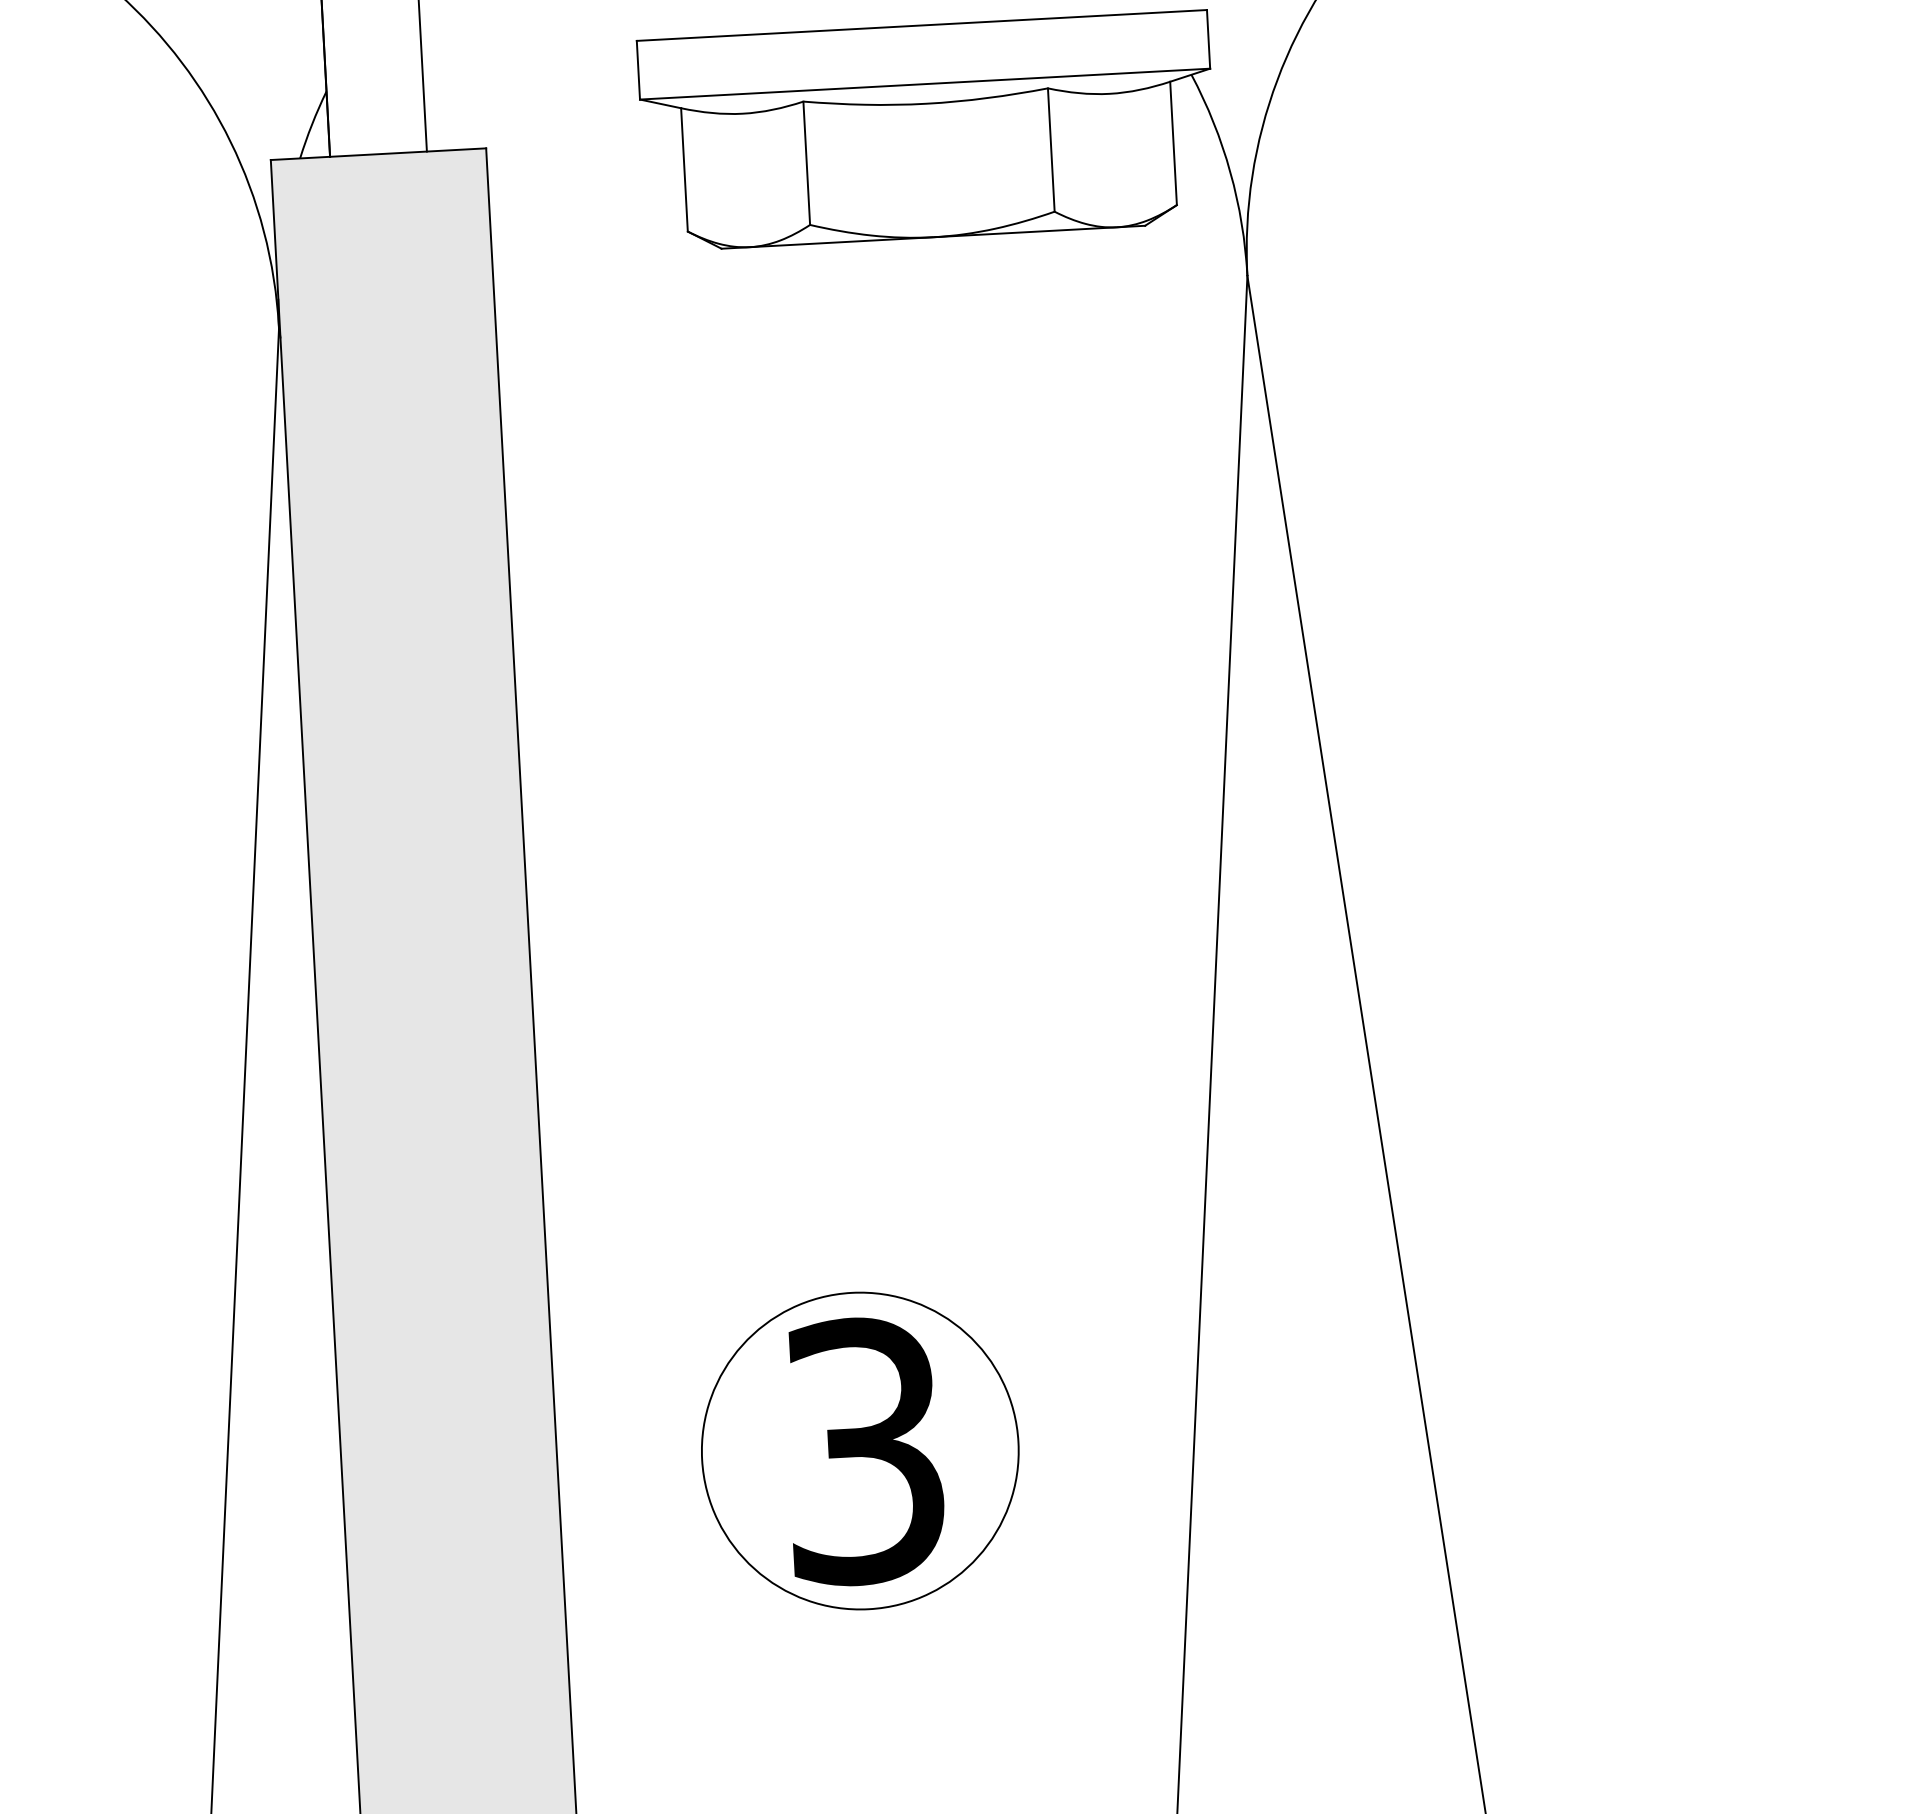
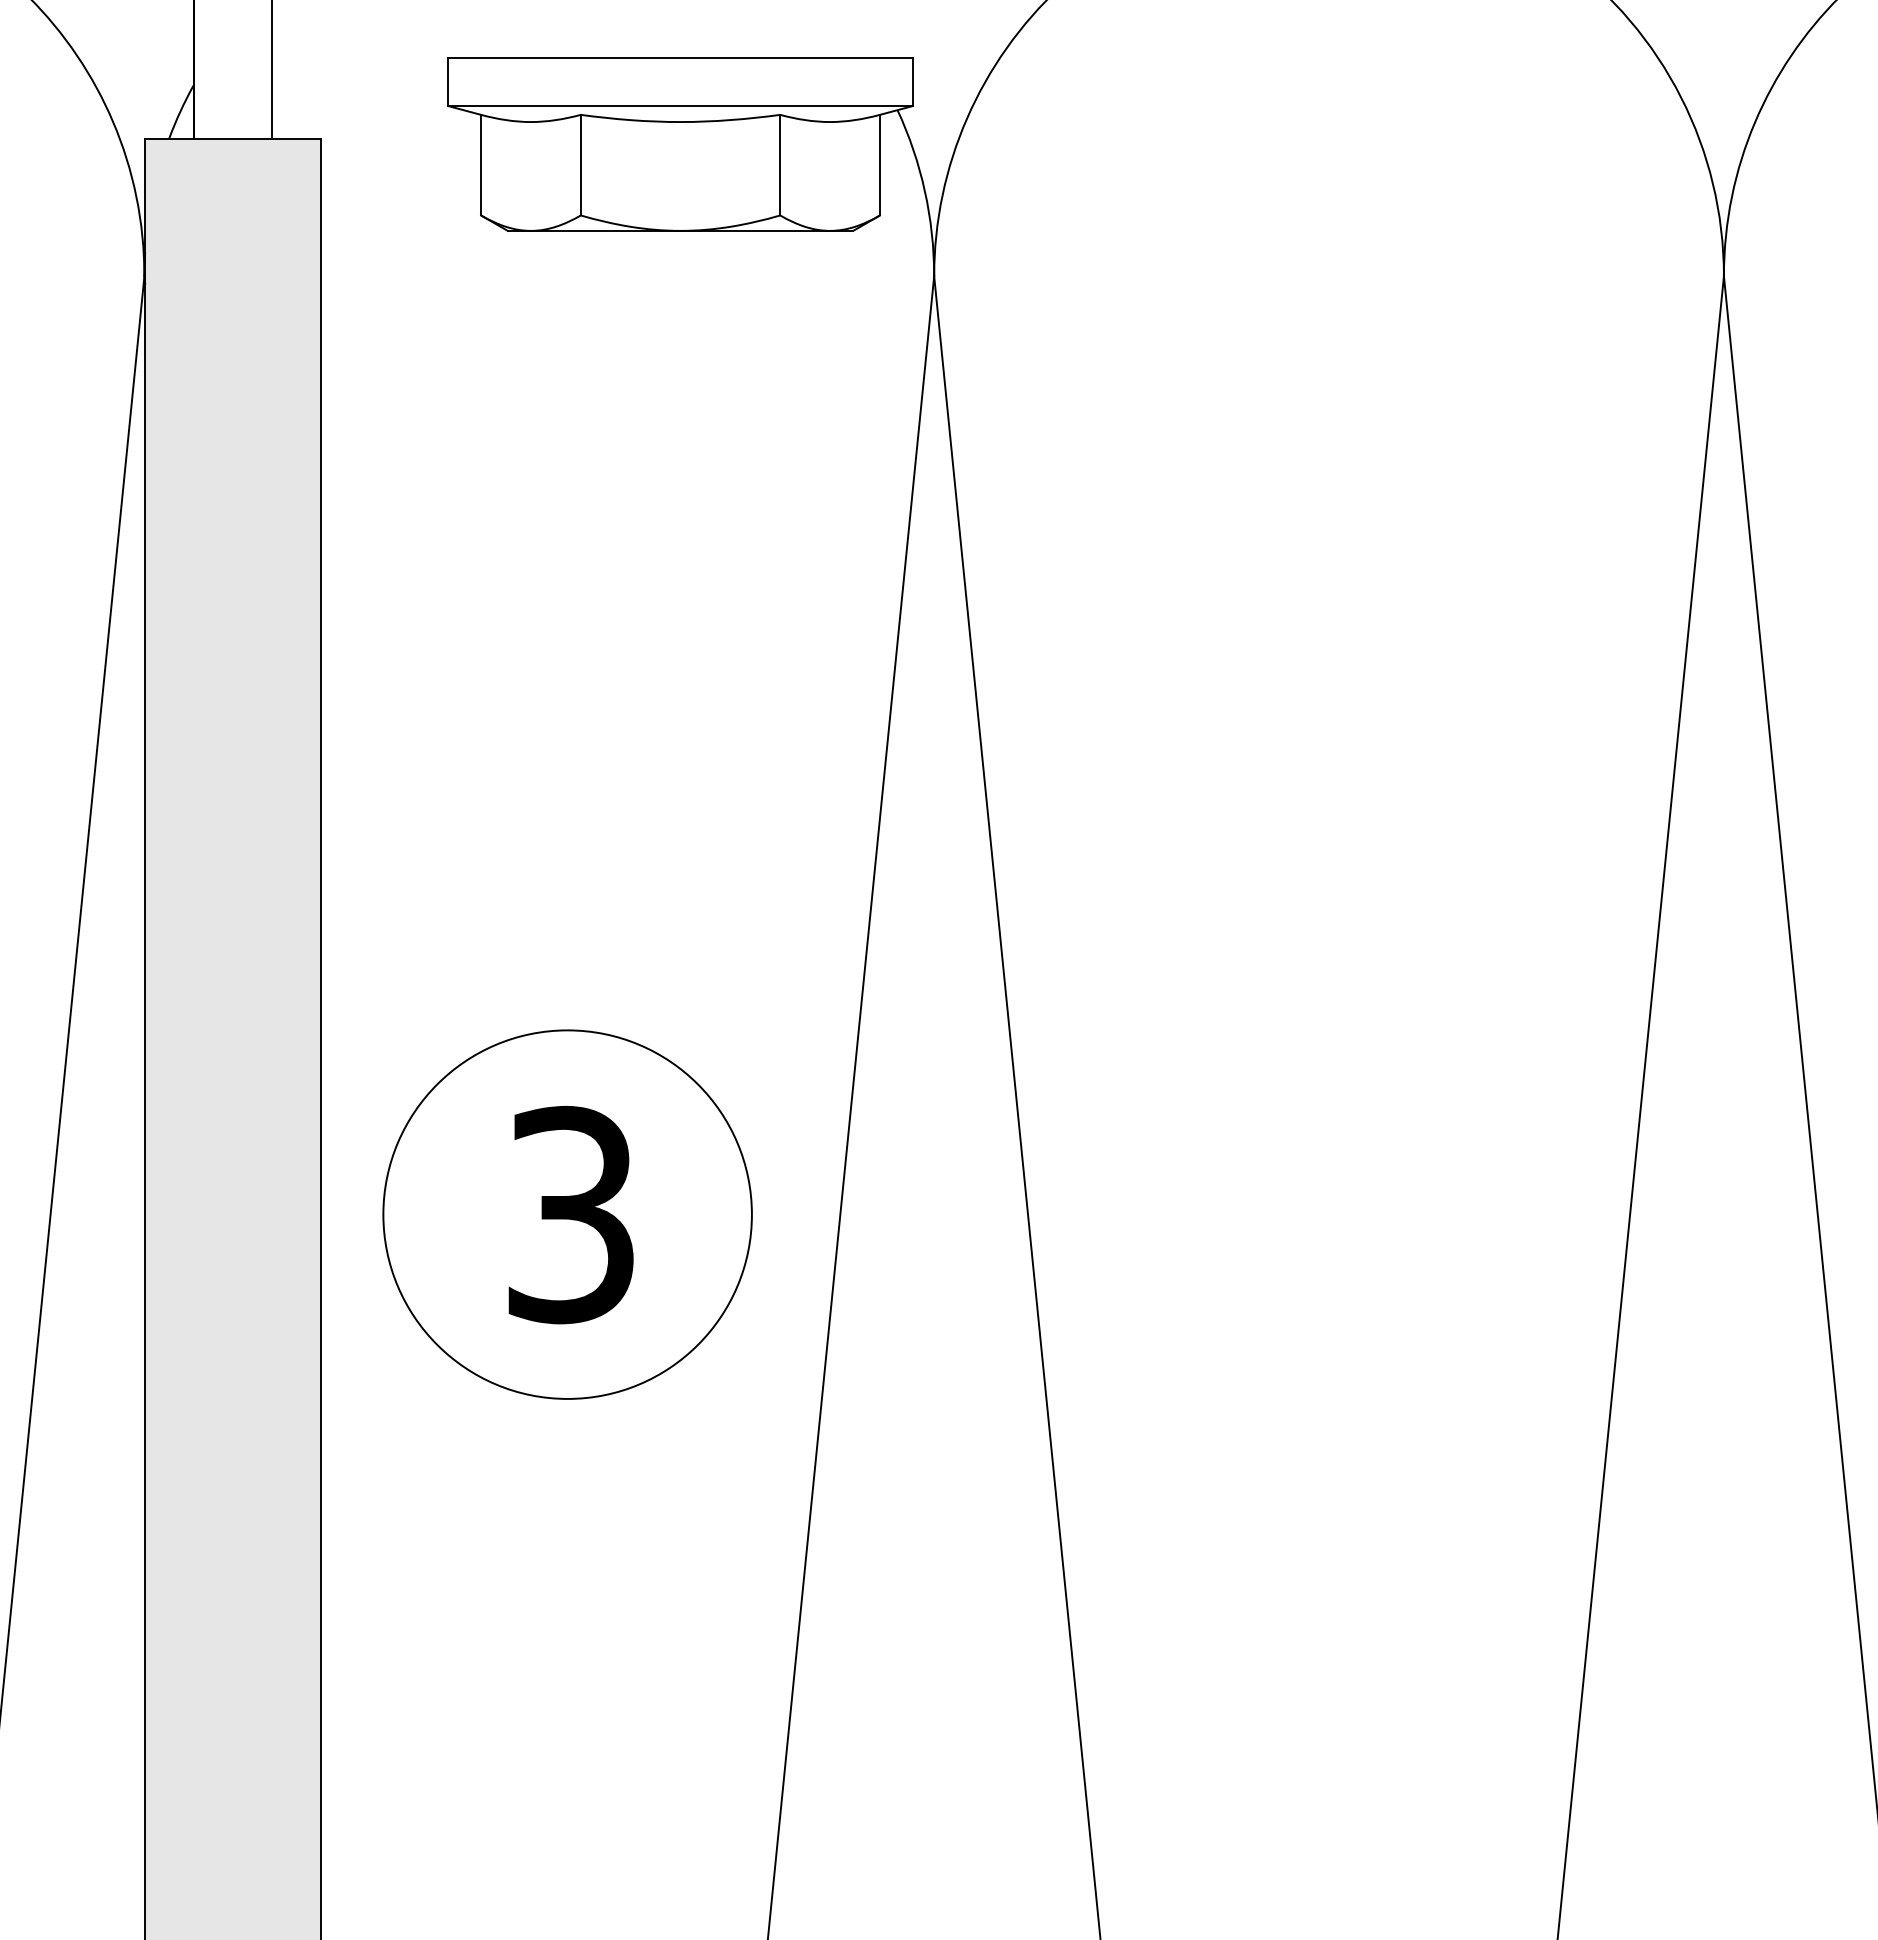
circle: (860, 1450) -> (567, 1214), size x1.43

